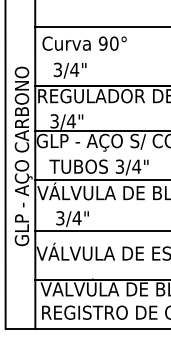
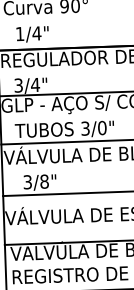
text: (57, 69) -> (19, 33), 3/4" -> 1/4"
text: (136, 166) -> (102, 127), 3/4" -> 3/0"
text: (76, 218) -> (43, 181), 3/4" -> 3/8"

